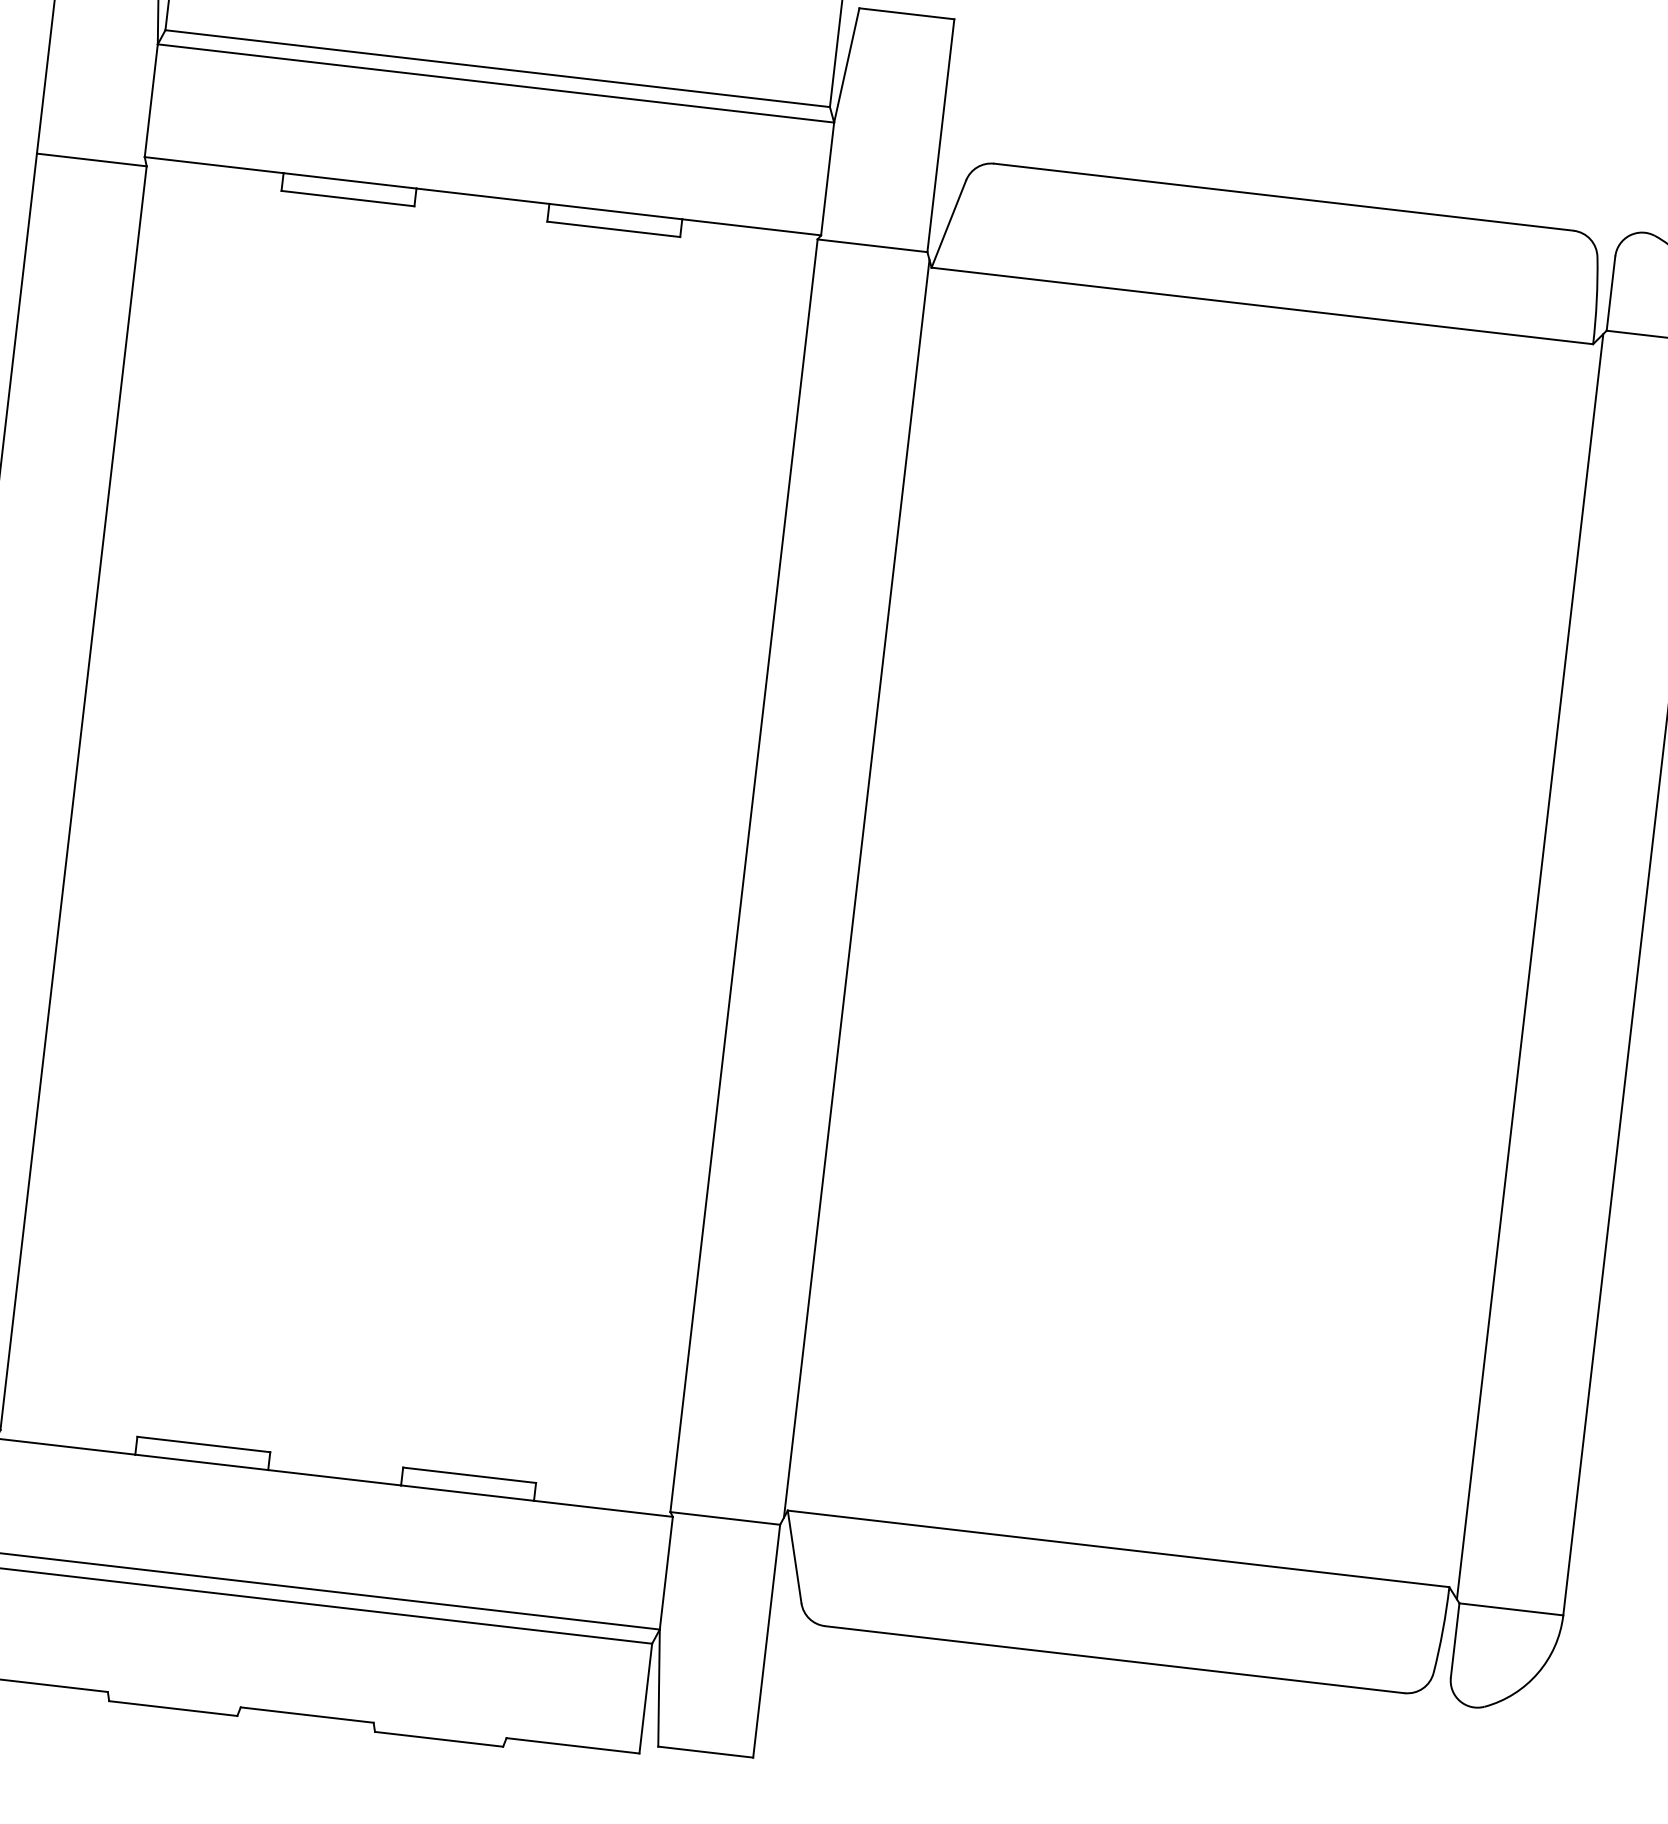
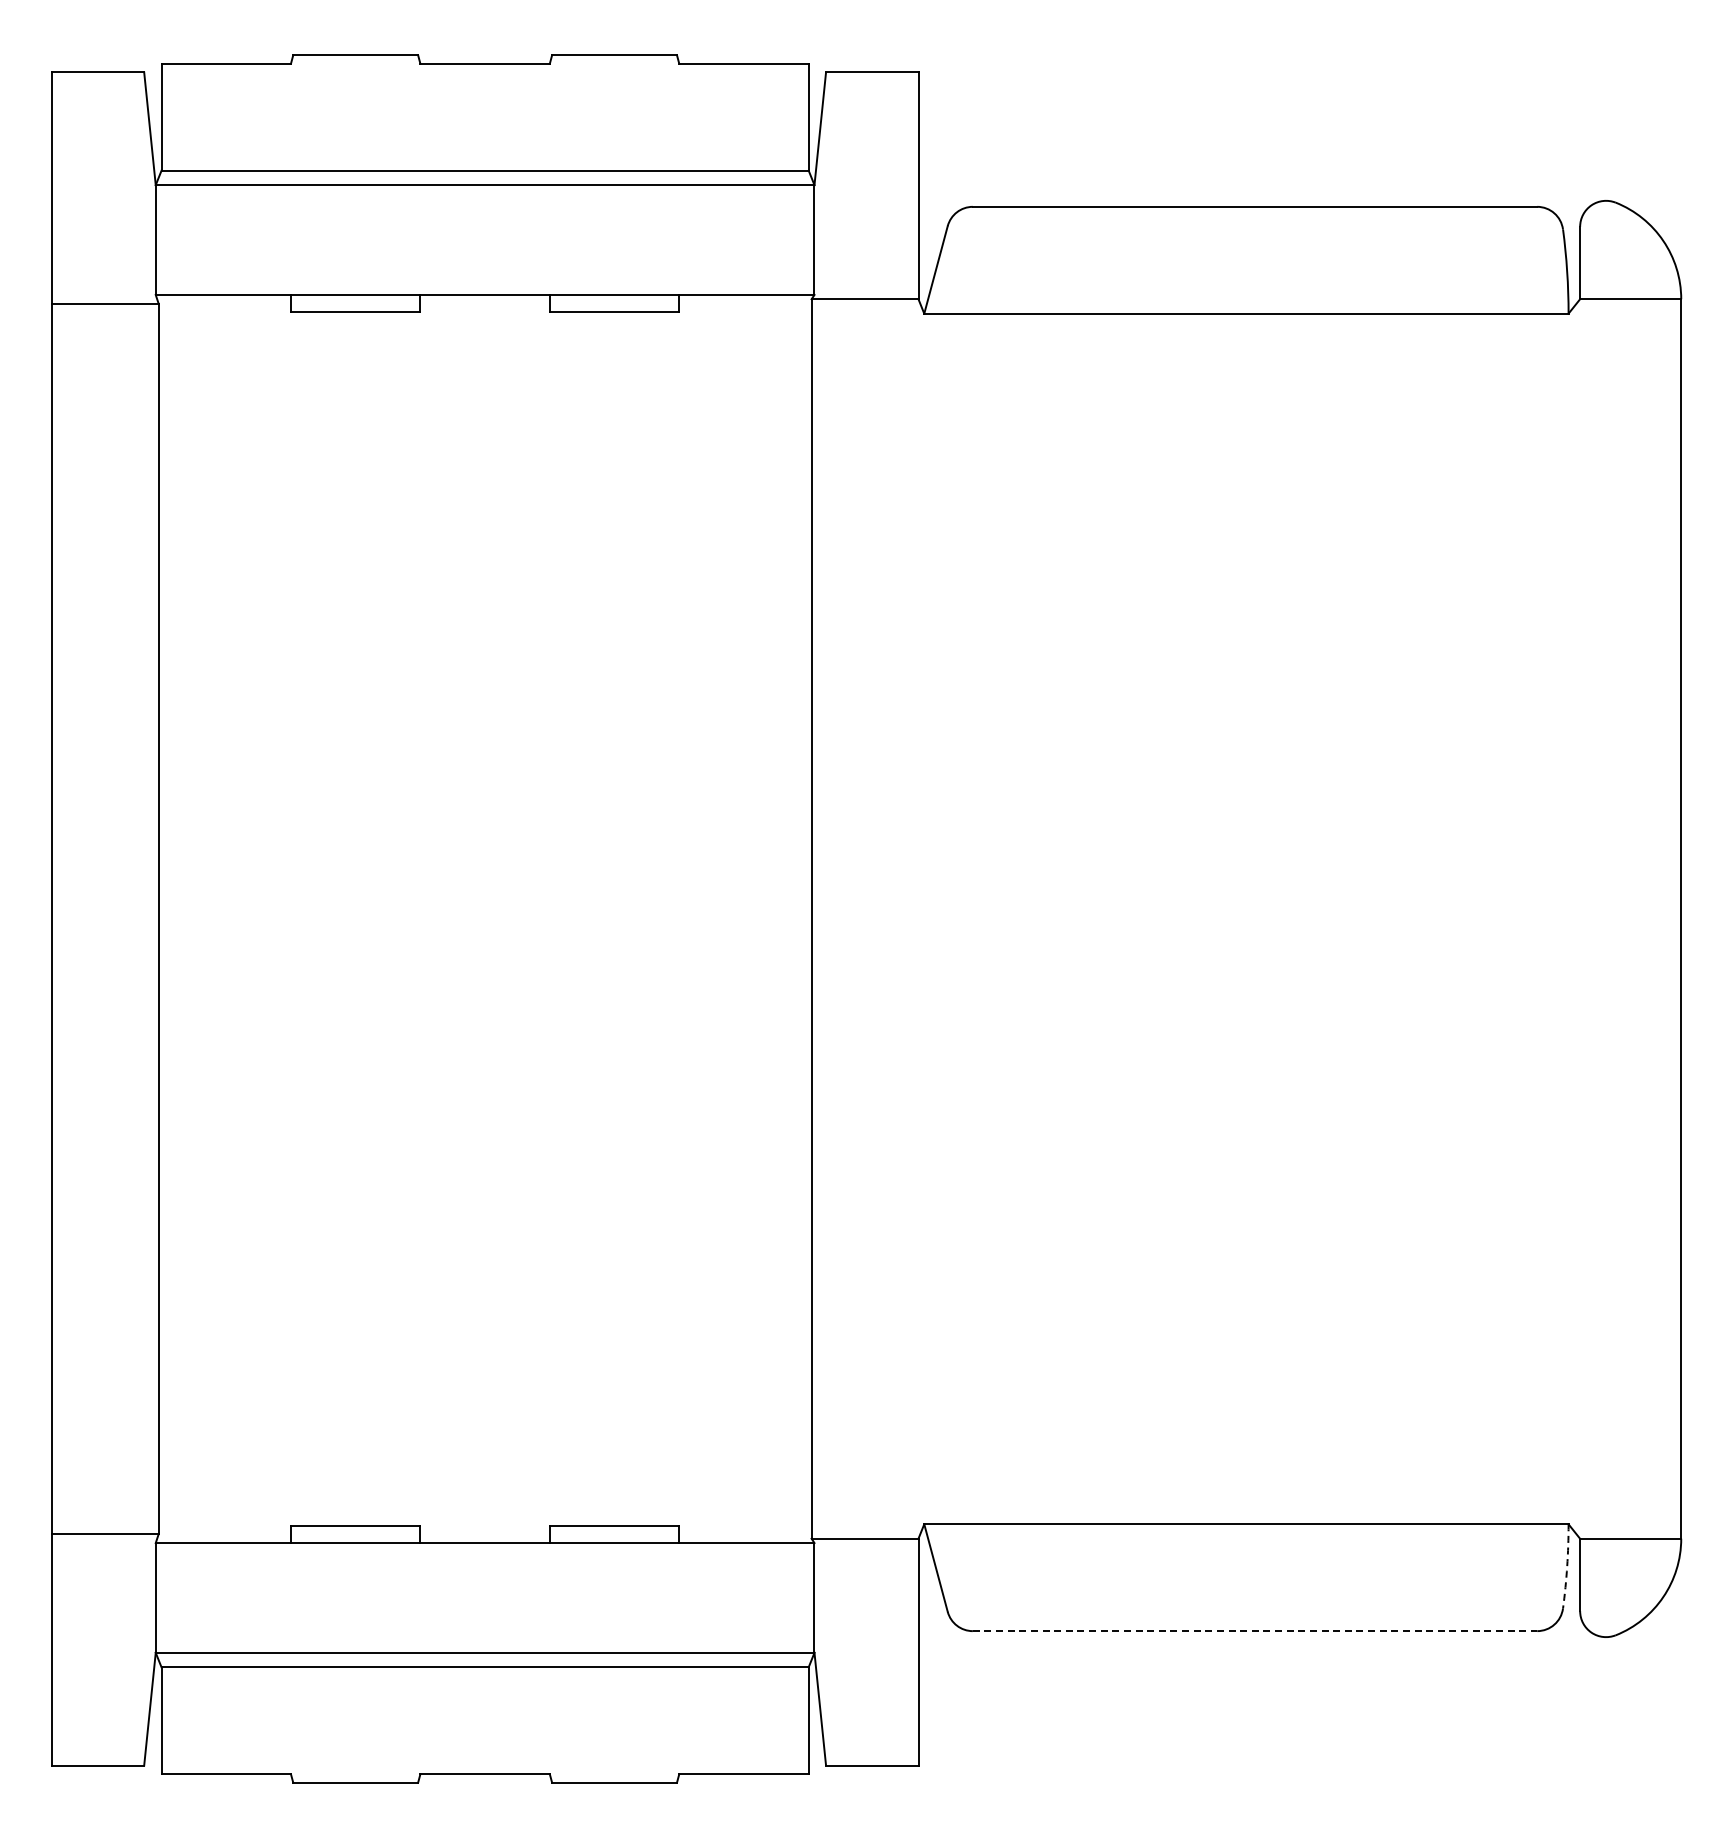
line: (856, 888) -> (921, 918), removed
line: (1530, 966) -> (1577, 918), removed
arc: (1443, 1630) -> (1567, 1566), solid -> dashed
line: (1115, 1660) -> (1255, 1631), solid -> dashed

